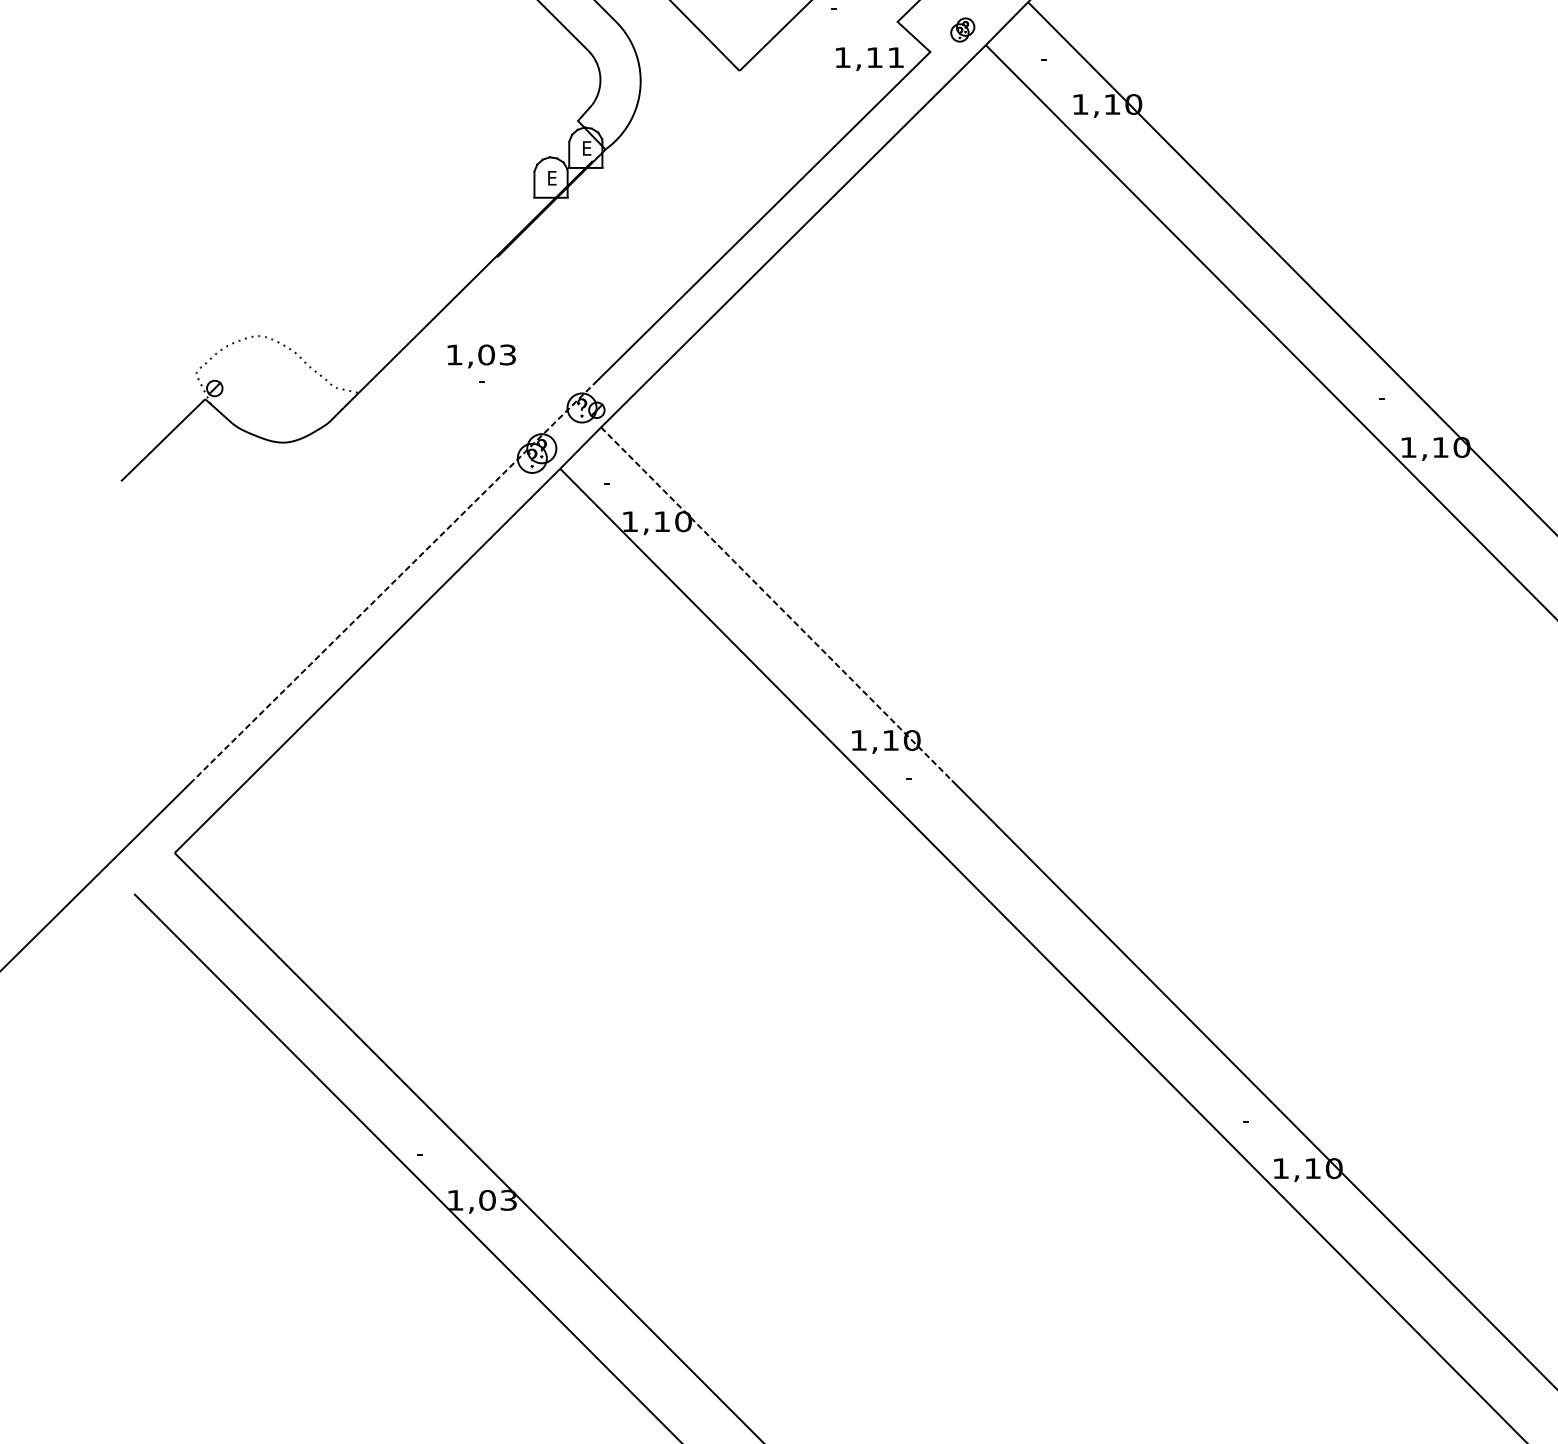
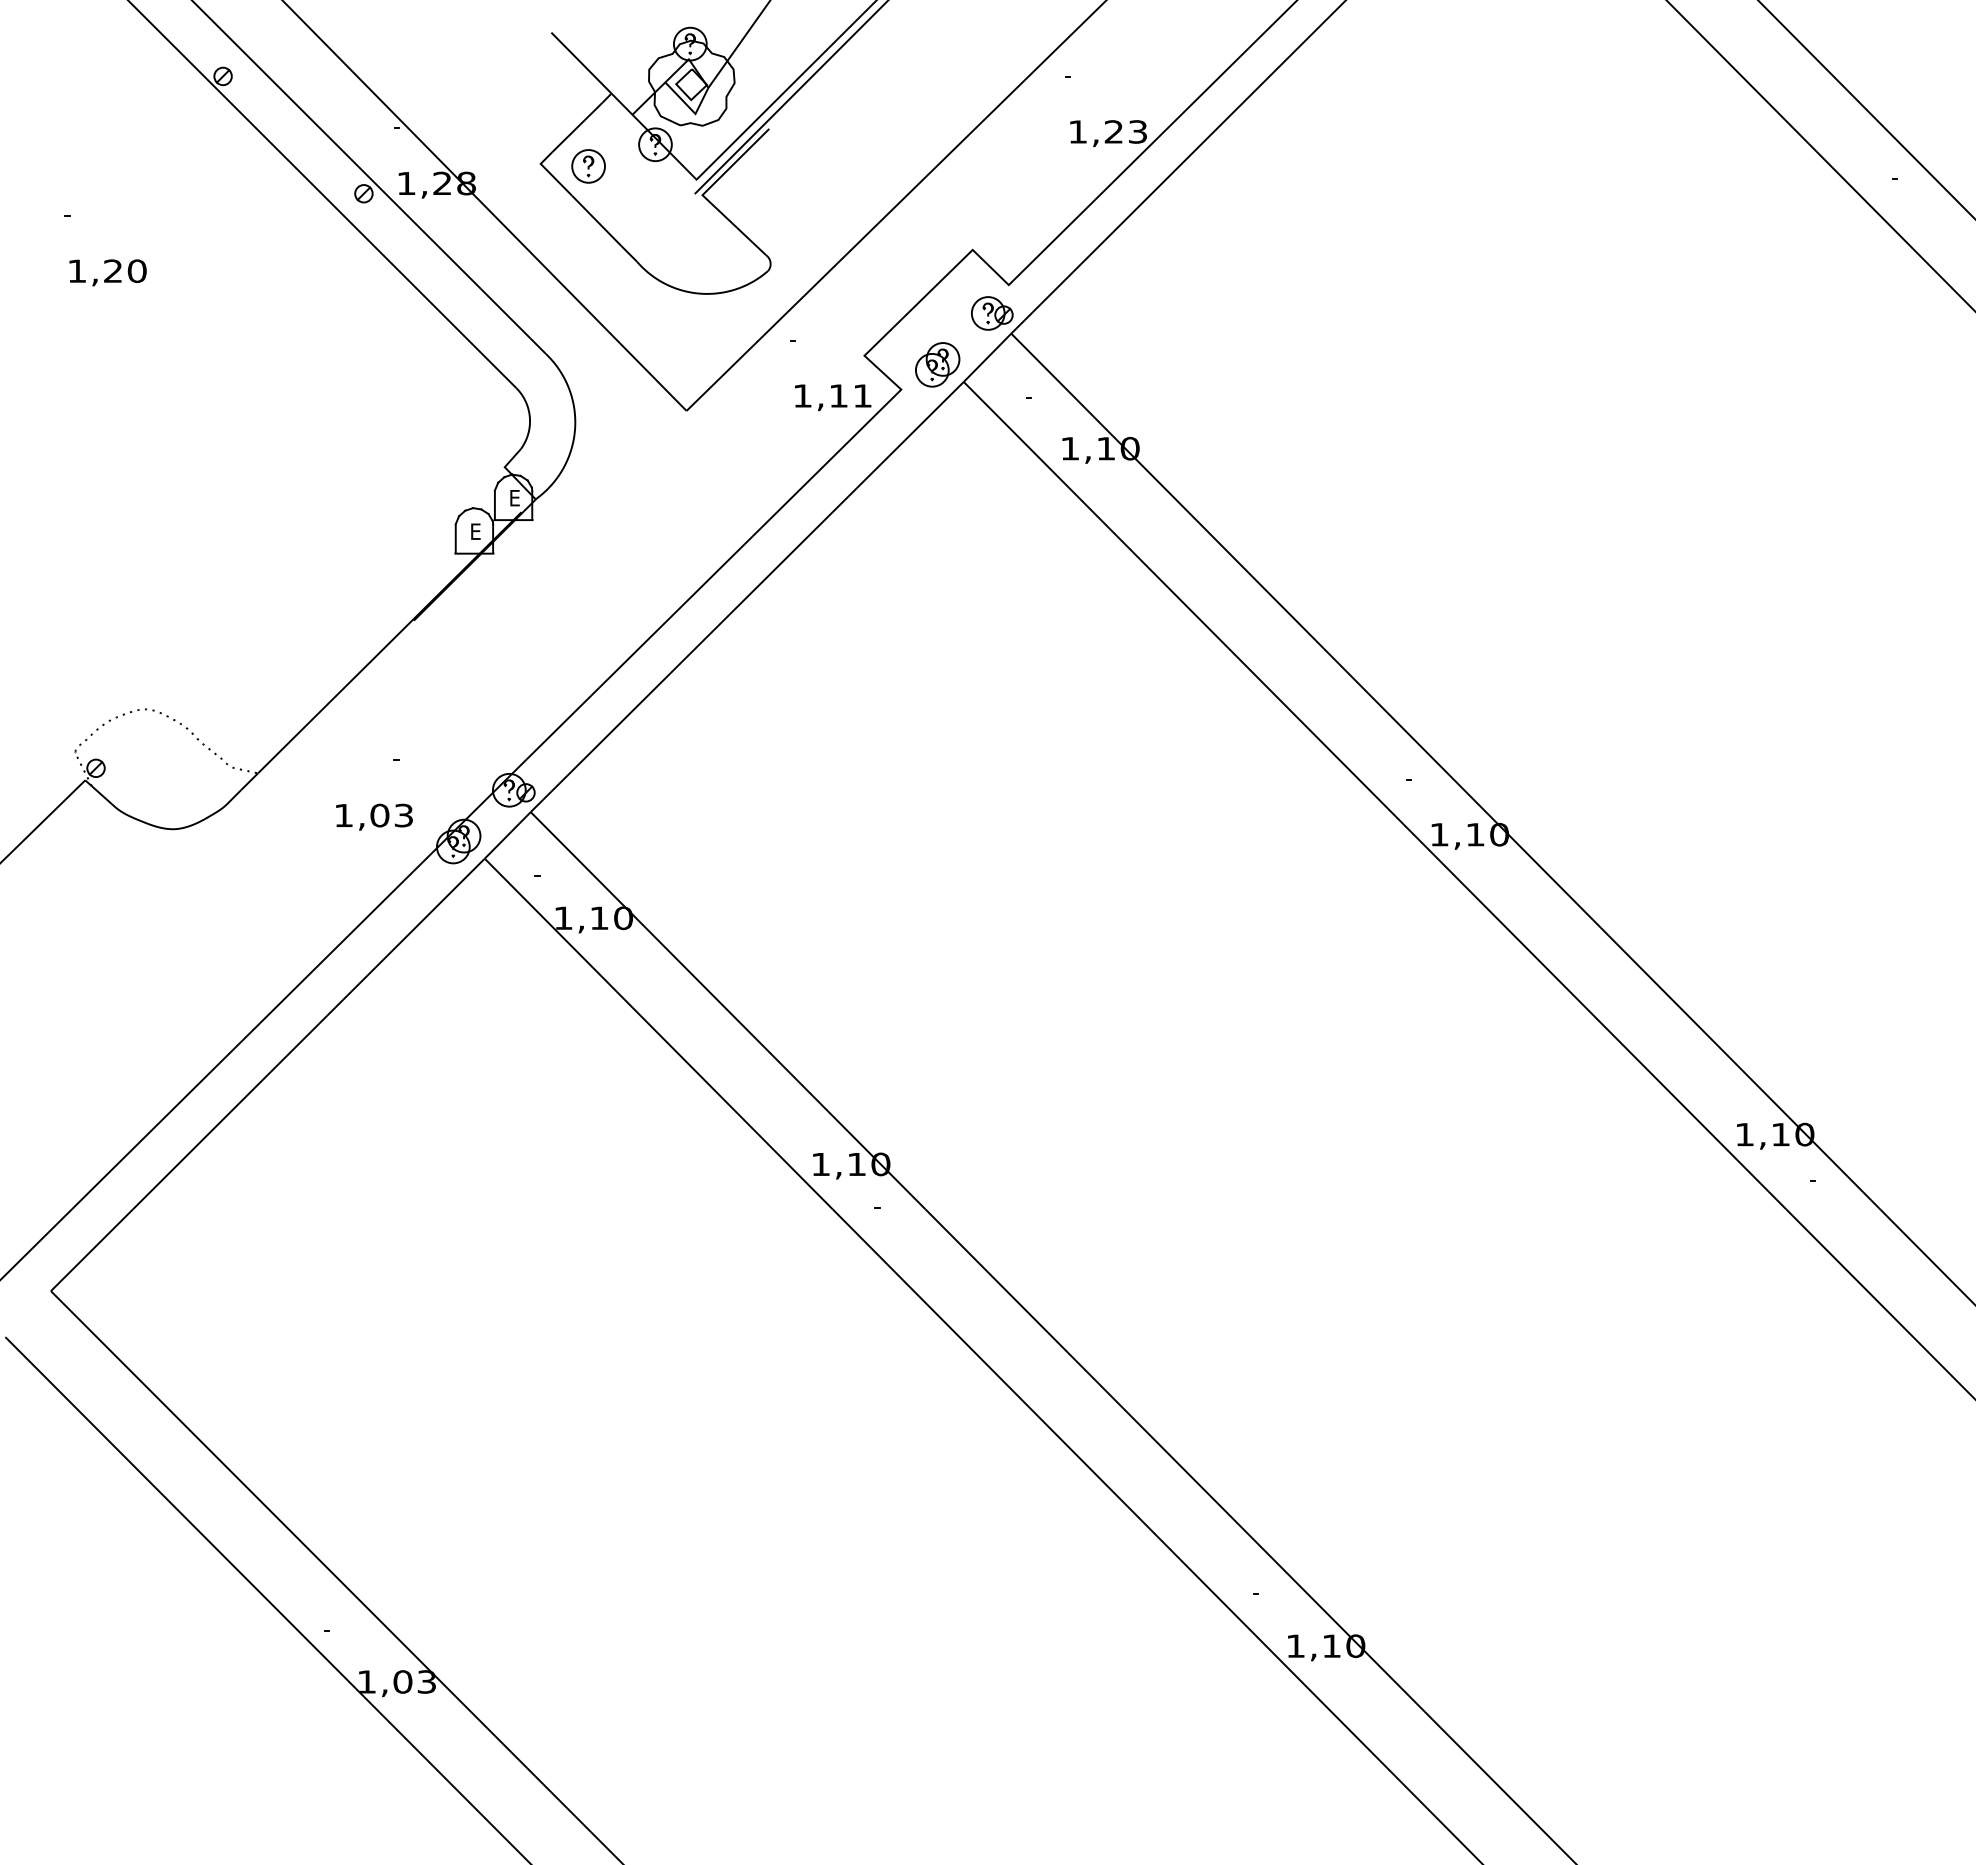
part: (962, 29) -> (937, 364), size x1.67
text: (481, 355) -> (374, 816), moved
line: (395, 580) -> (299, 984), dashed -> solid
line: (776, 604) -> (728, 1011), dashed -> solid

